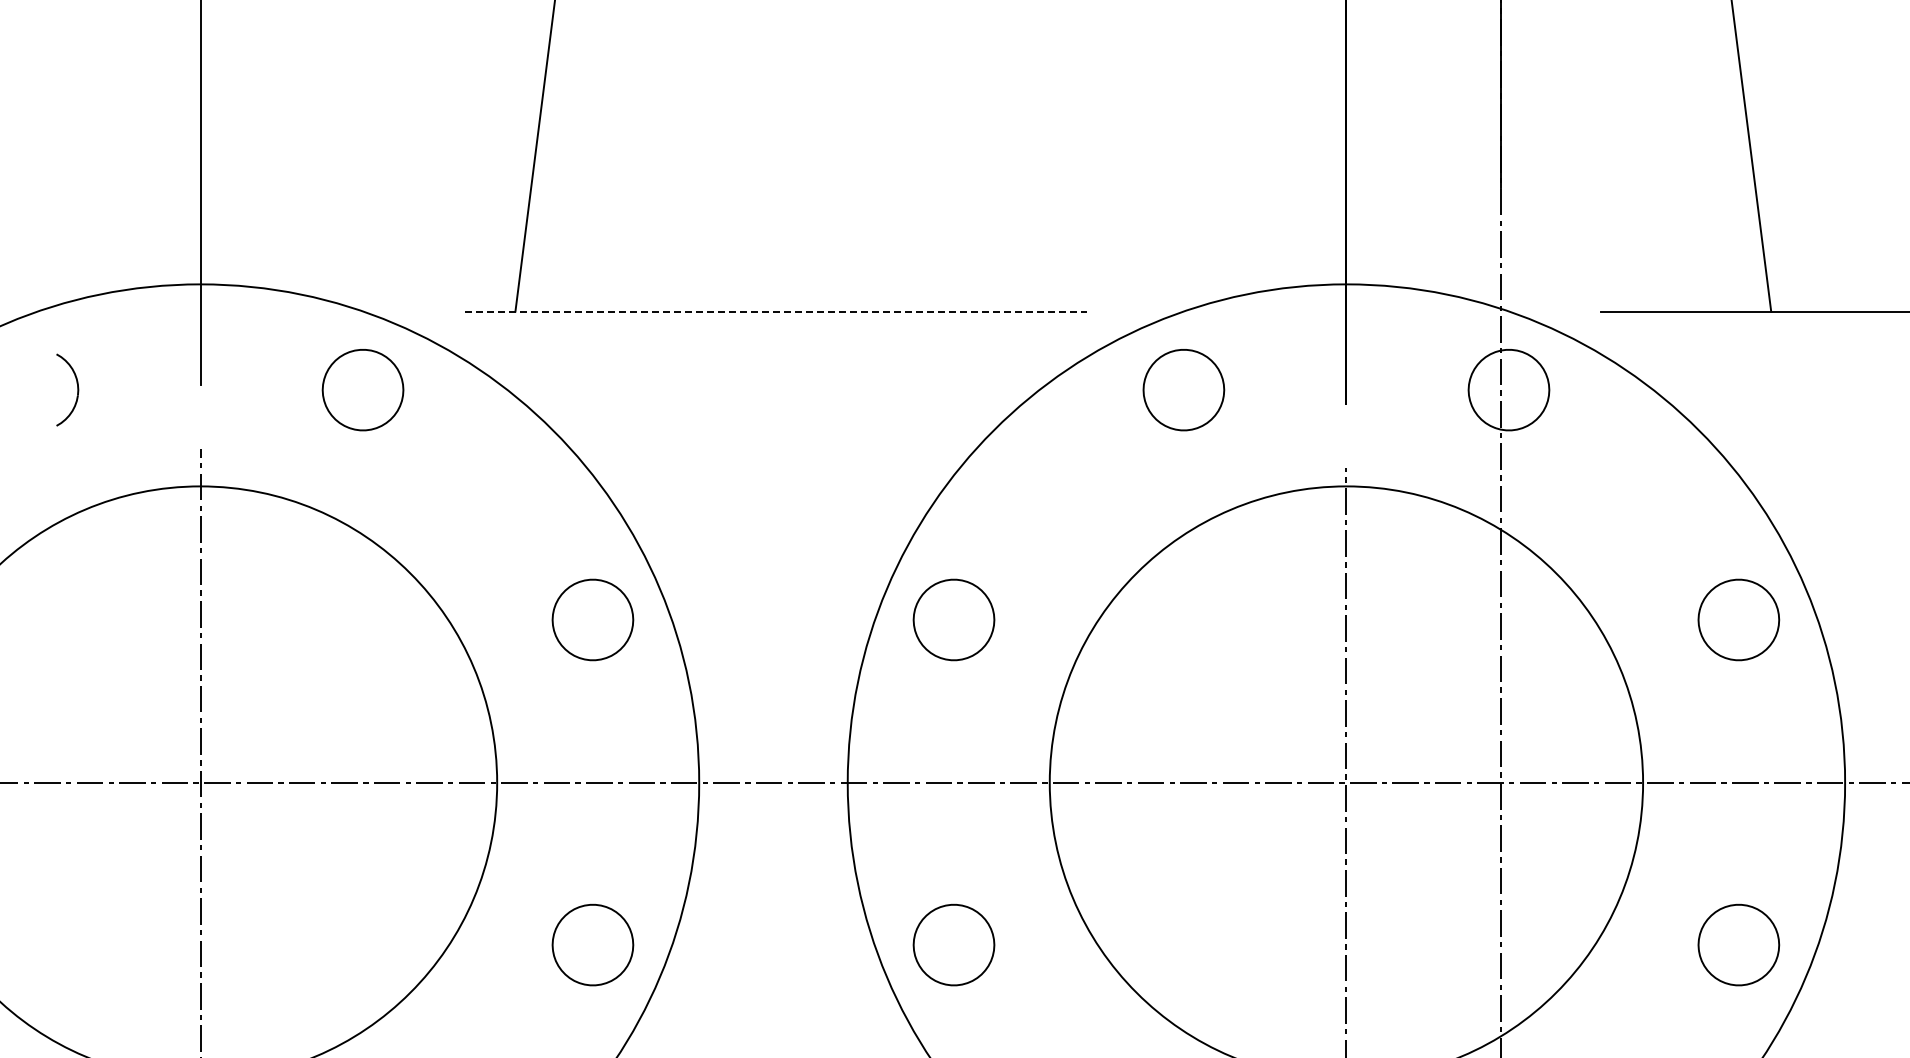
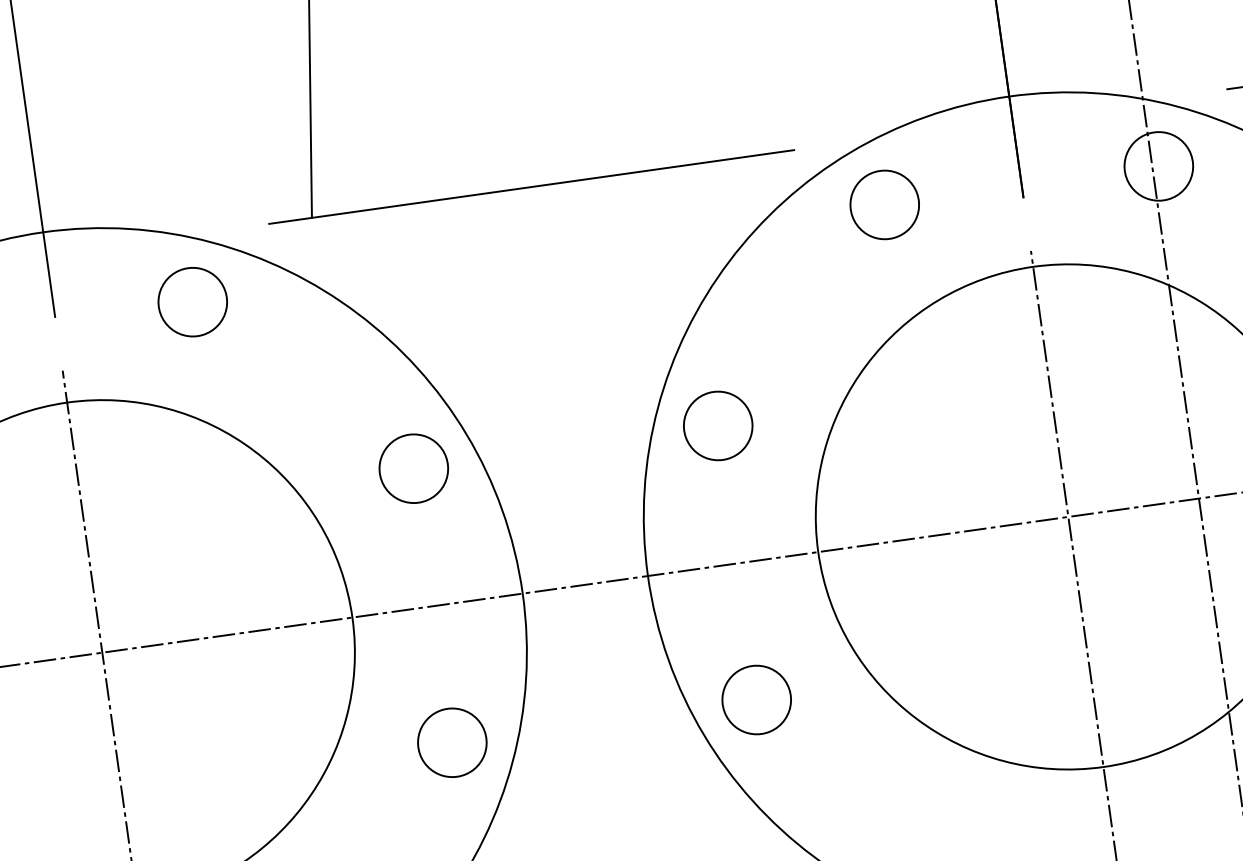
line: (776, 311) -> (532, 186), dashed -> solid

